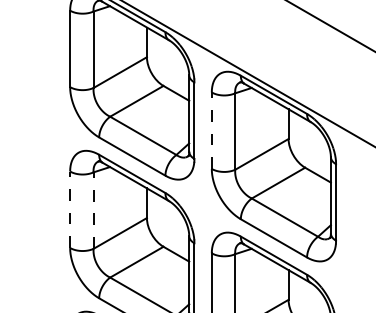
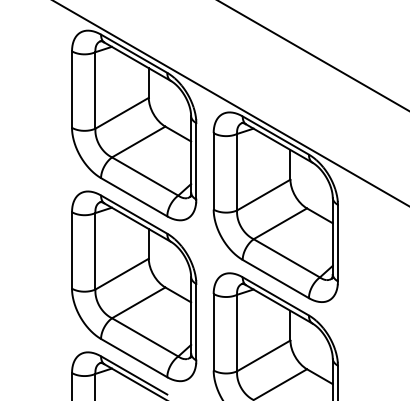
line: (211, 129) -> (213, 170), dashed -> solid
line: (70, 208) -> (72, 249), dashed -> solid
line: (93, 209) -> (95, 250), dashed -> solid

